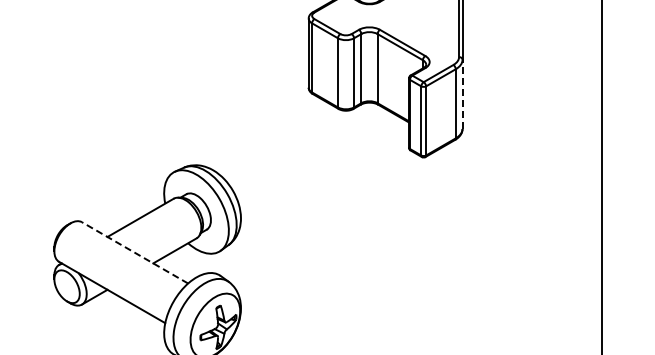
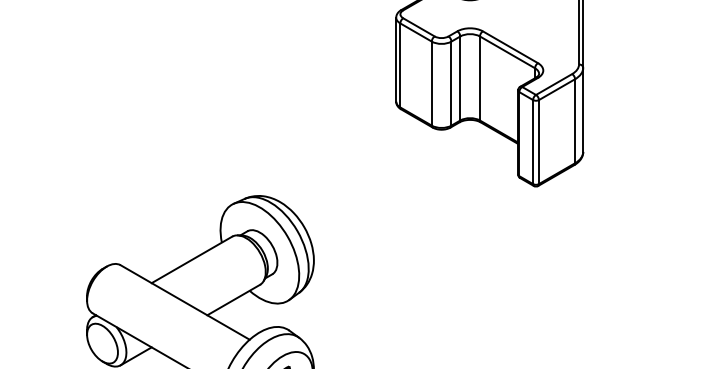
line: (462, 94) -> (583, 109), dashed -> solid
line: (134, 252) -> (184, 302), dashed -> solid

